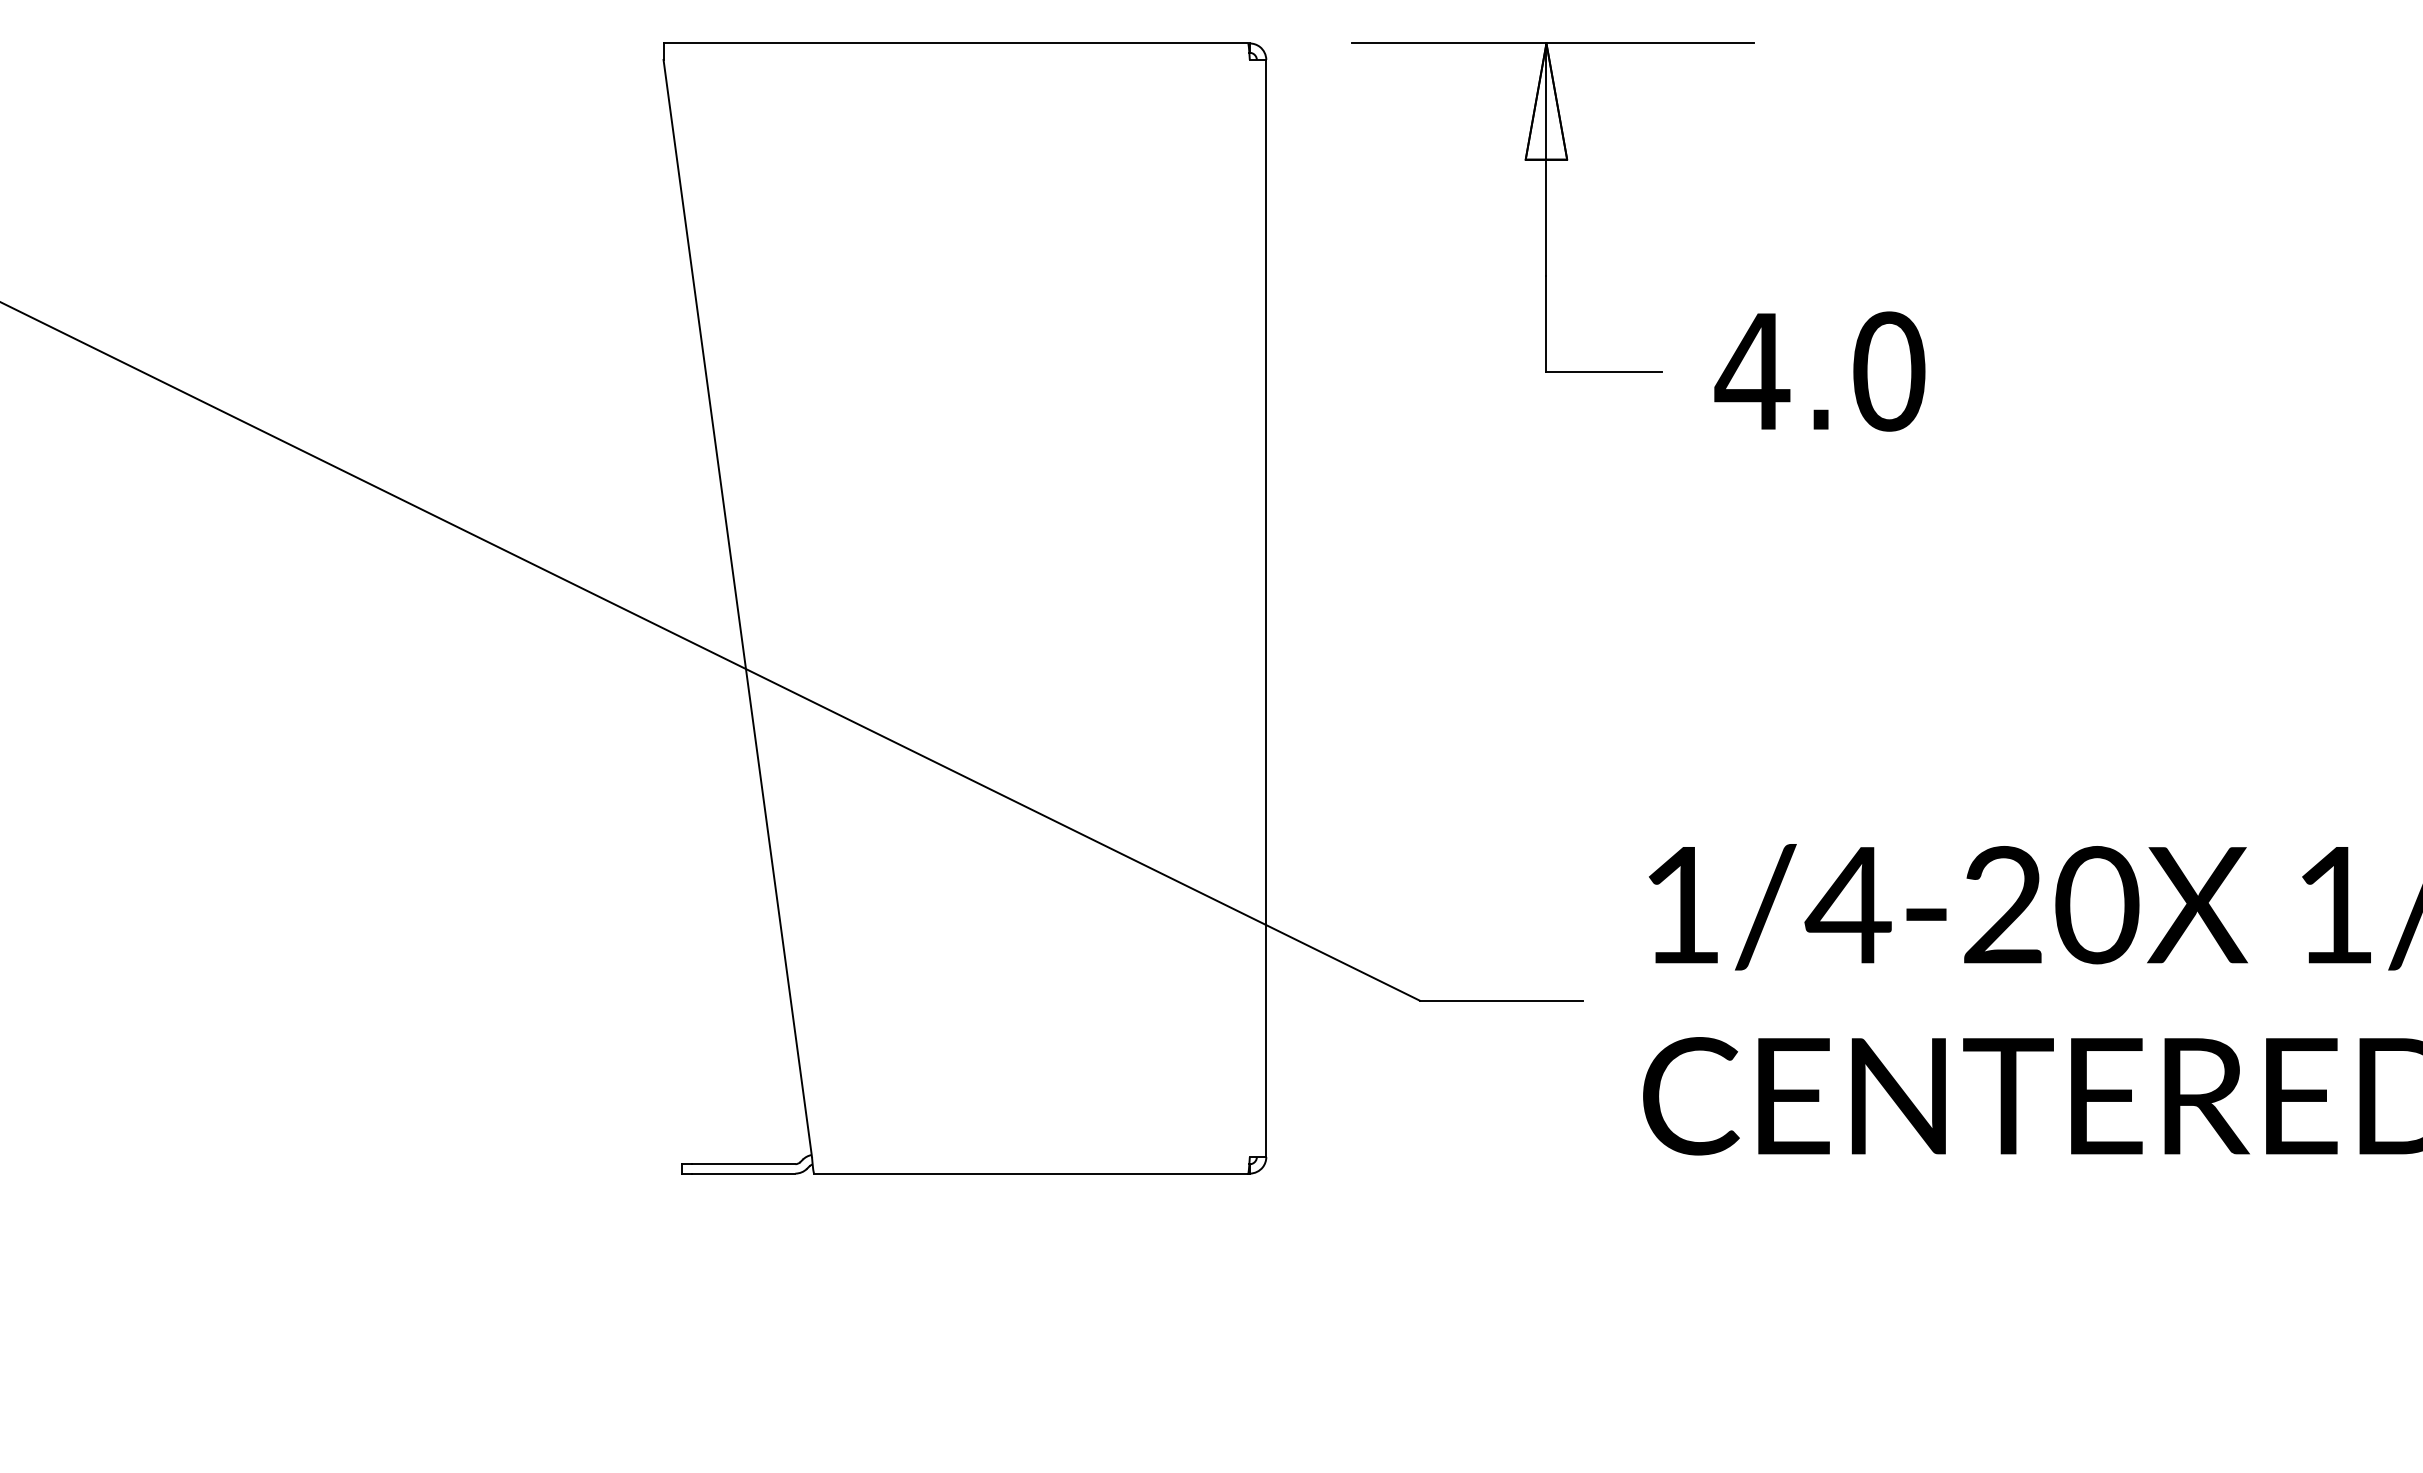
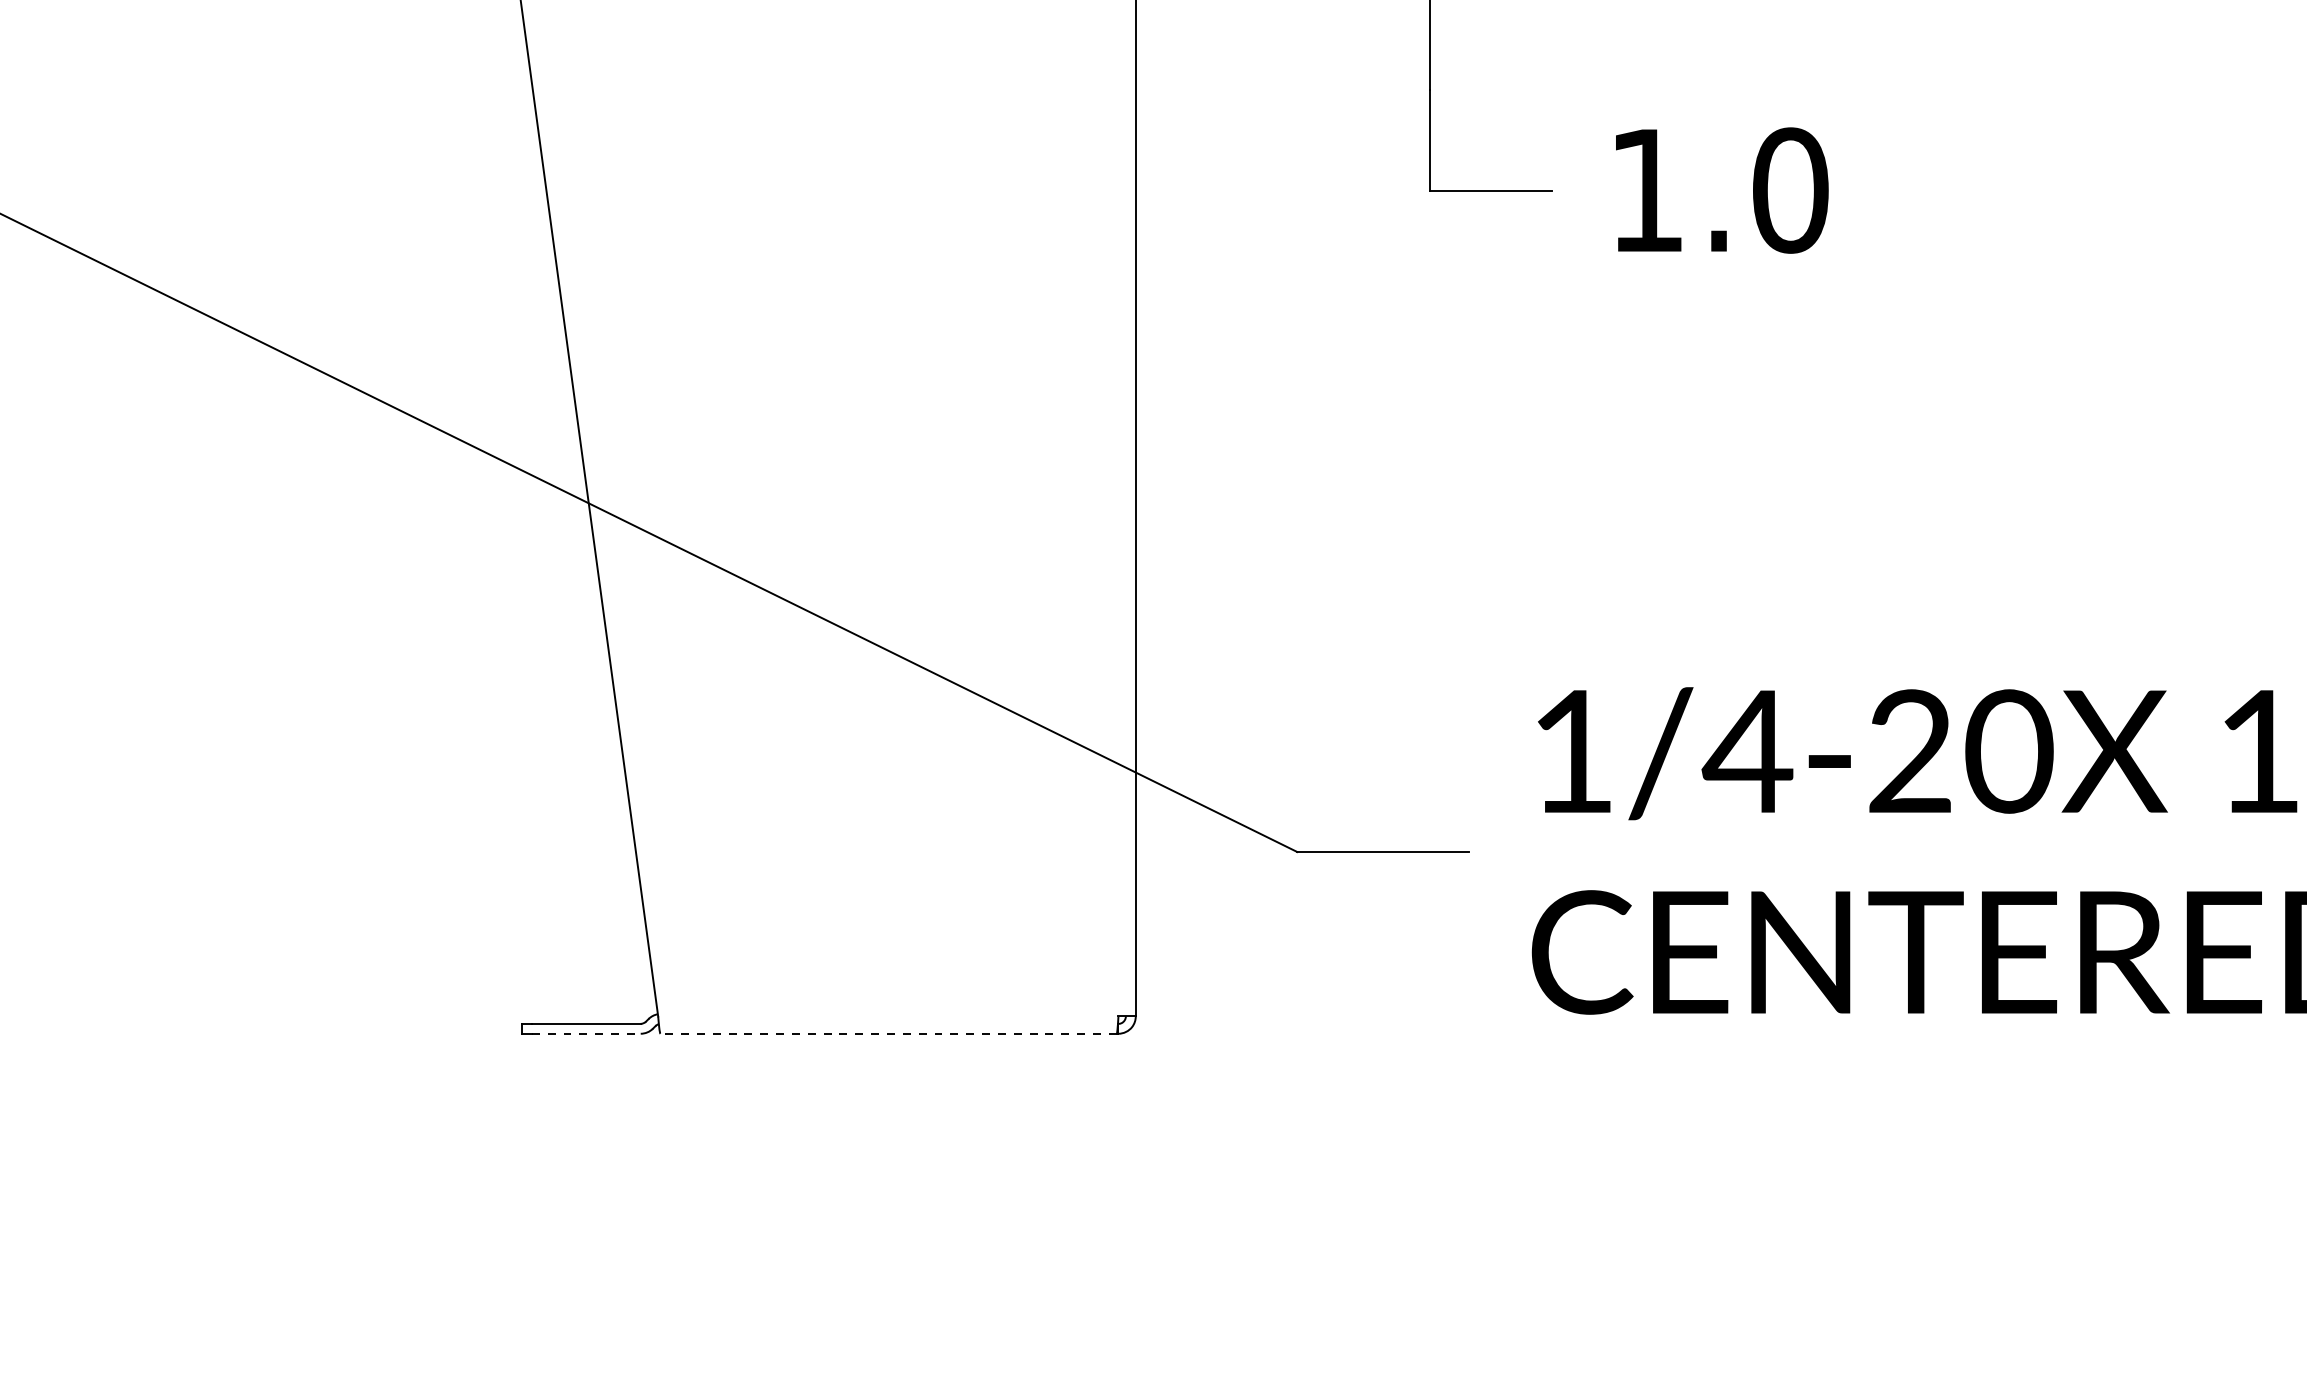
text: (1752, 371) -> (1646, 190), 4.0 -> 1.0
line: (743, 1173) -> (586, 1033), solid -> dashed
line: (1031, 1173) -> (888, 1033), solid -> dashed

